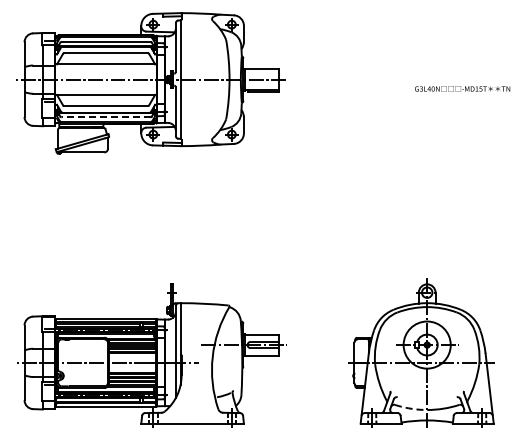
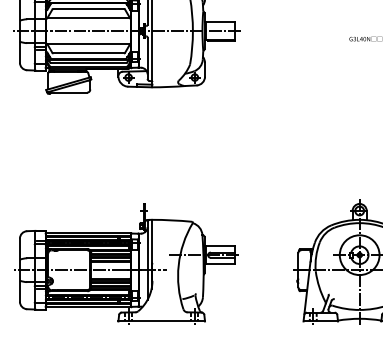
line: (105, 117) -> (88, 63), dashed -> solid
arc: (410, 408) -> (345, 308), dashed -> solid

